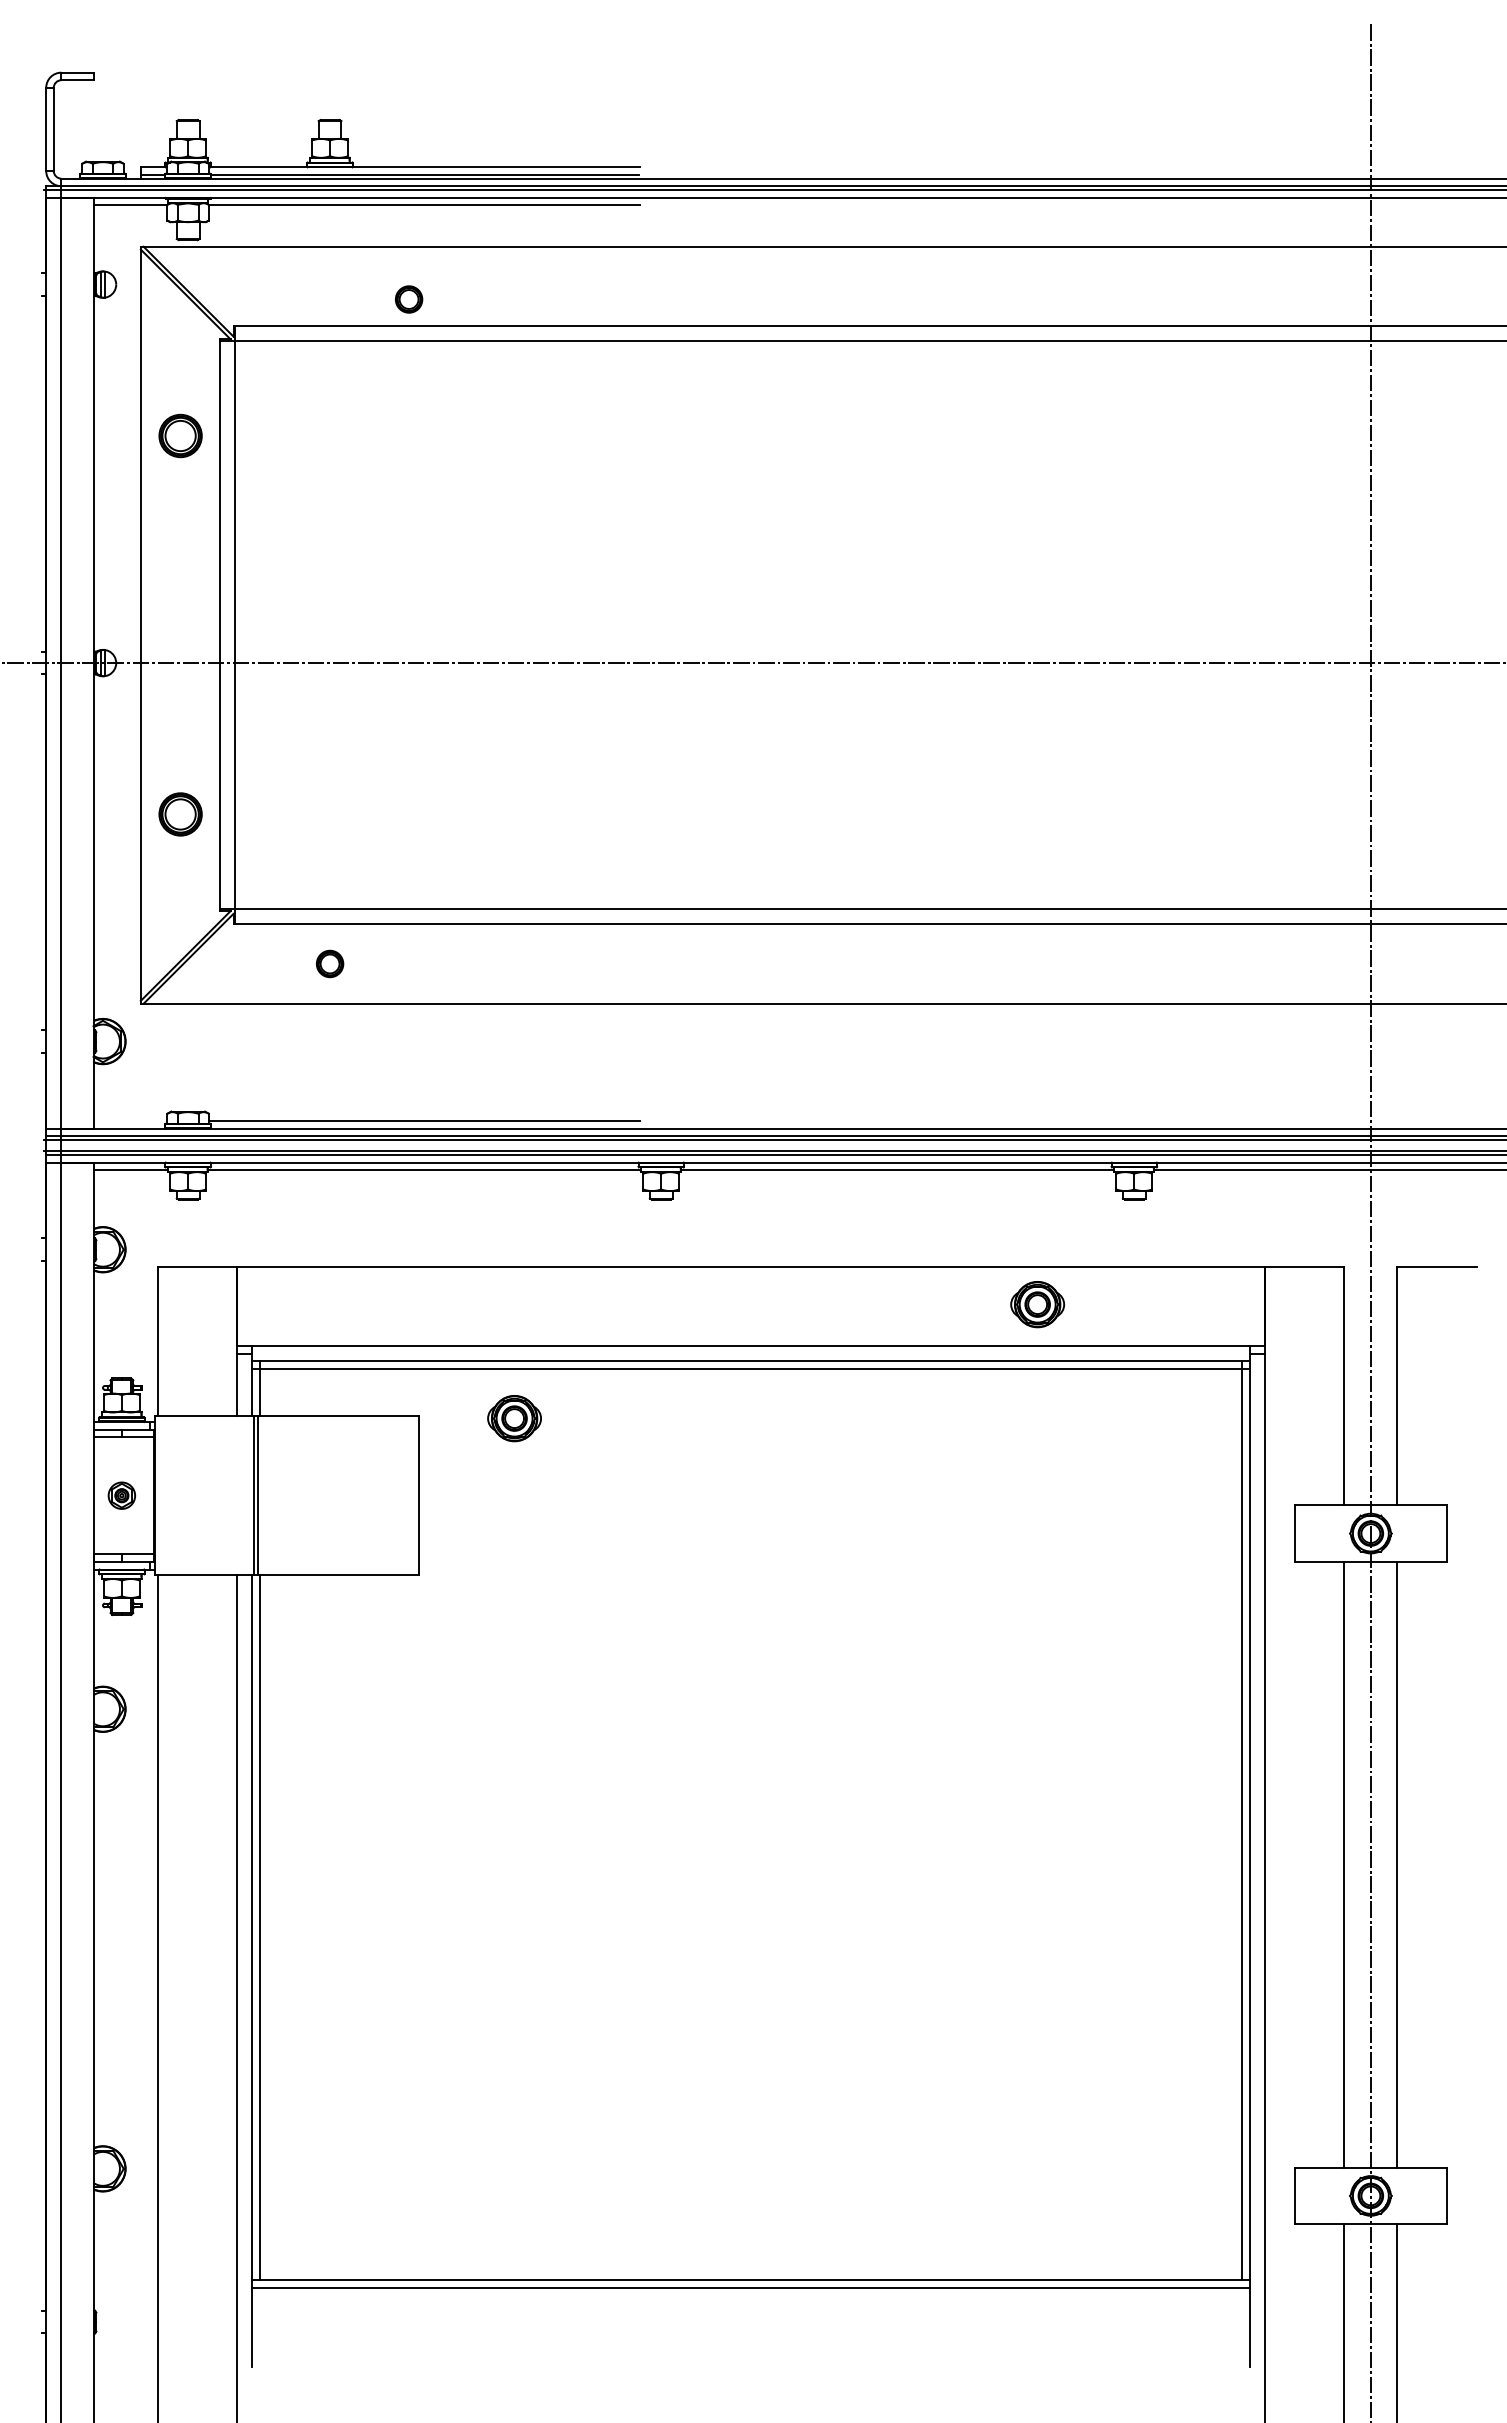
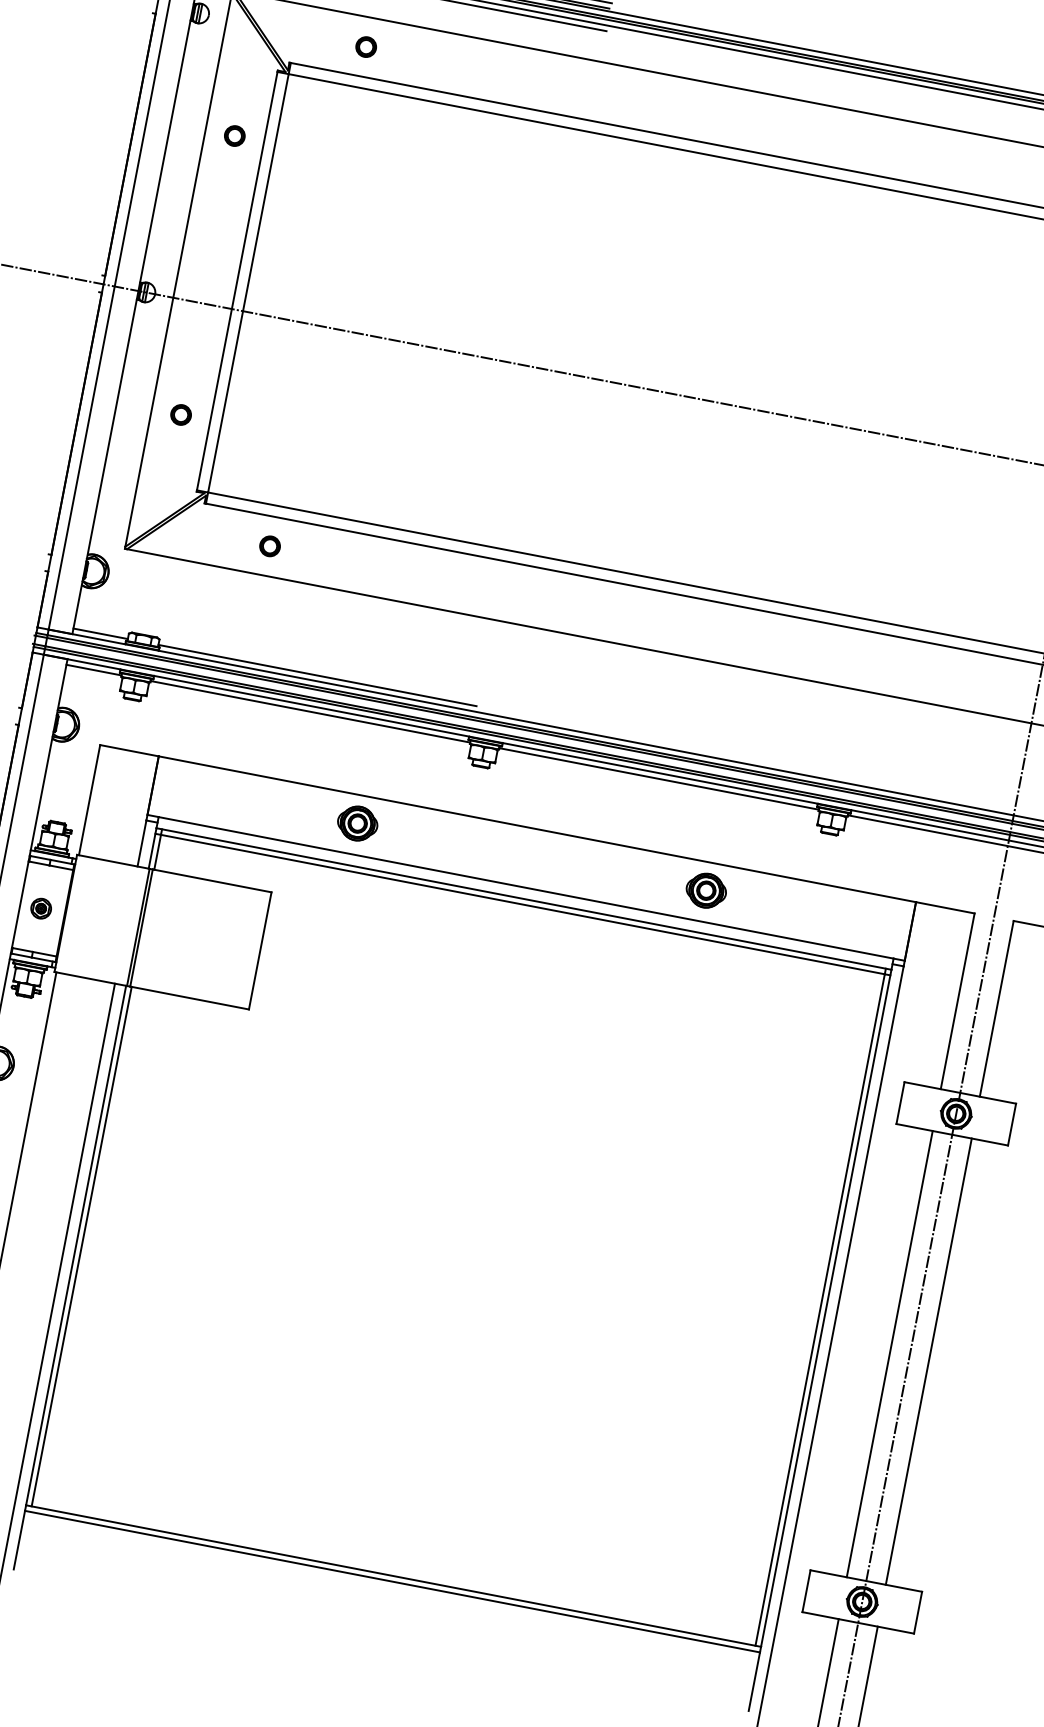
part: (409, 299) -> (366, 47), moved
part: (180, 435) -> (234, 135), size x0.62
part: (180, 814) -> (181, 414), size x0.62
line: (130, 1121) -> (100, 634), added
part: (1037, 1304) -> (706, 890), moved
part: (514, 1418) -> (357, 823), moved

